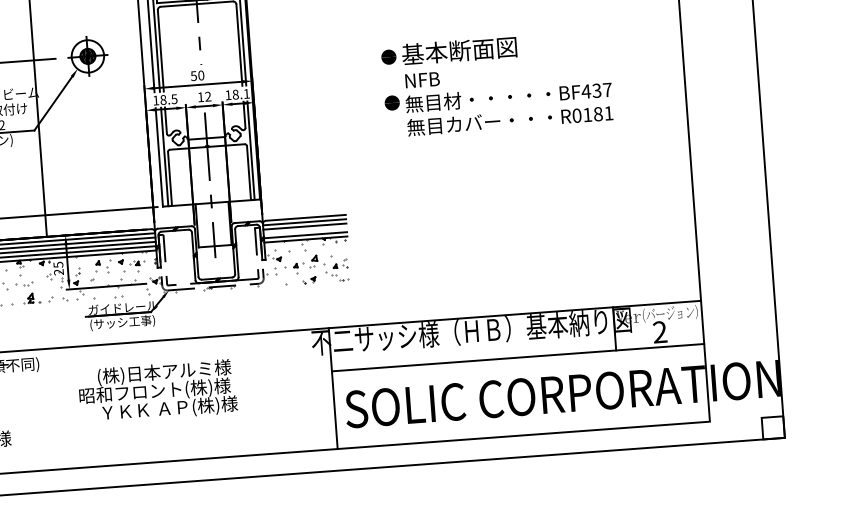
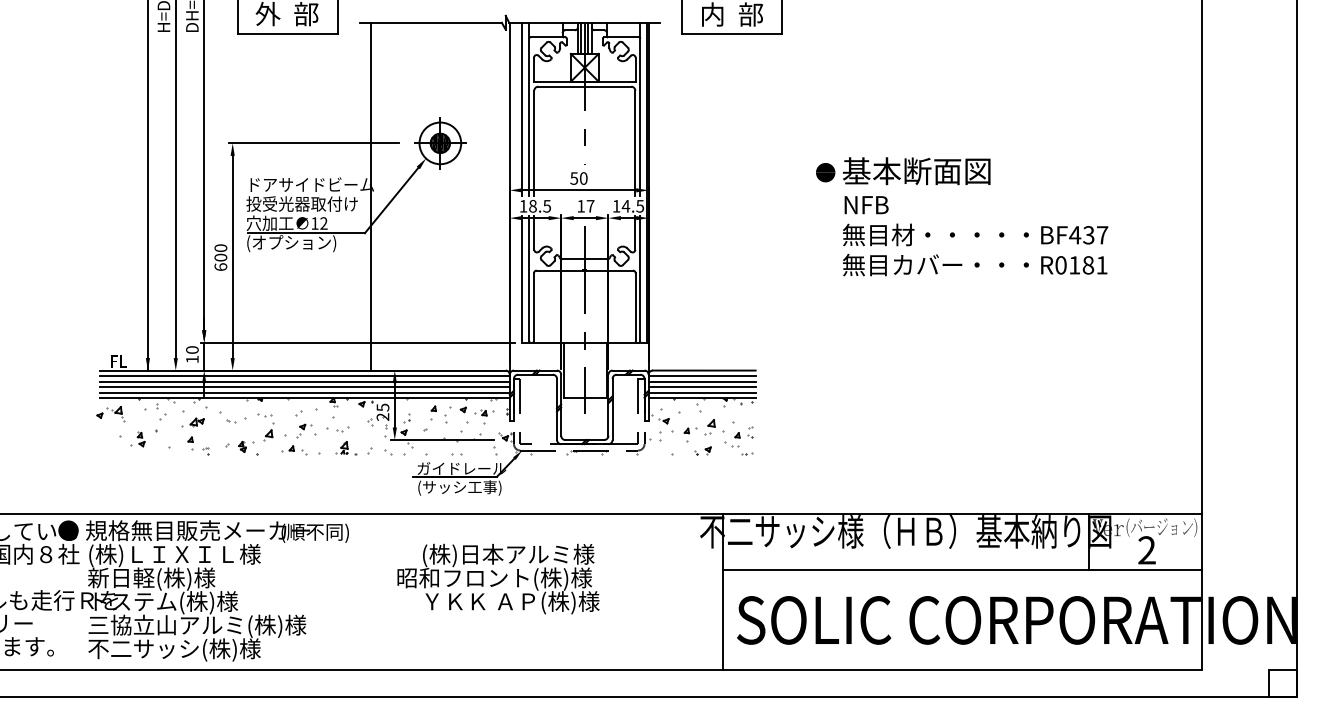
text: (240, 94) -> (632, 206), 18.1 -> 14.5
text: (208, 96) -> (590, 205), 12 -> 17
part: (392, 102) -> (825, 231), removed
line: (304, 231) -> (701, 387), added

